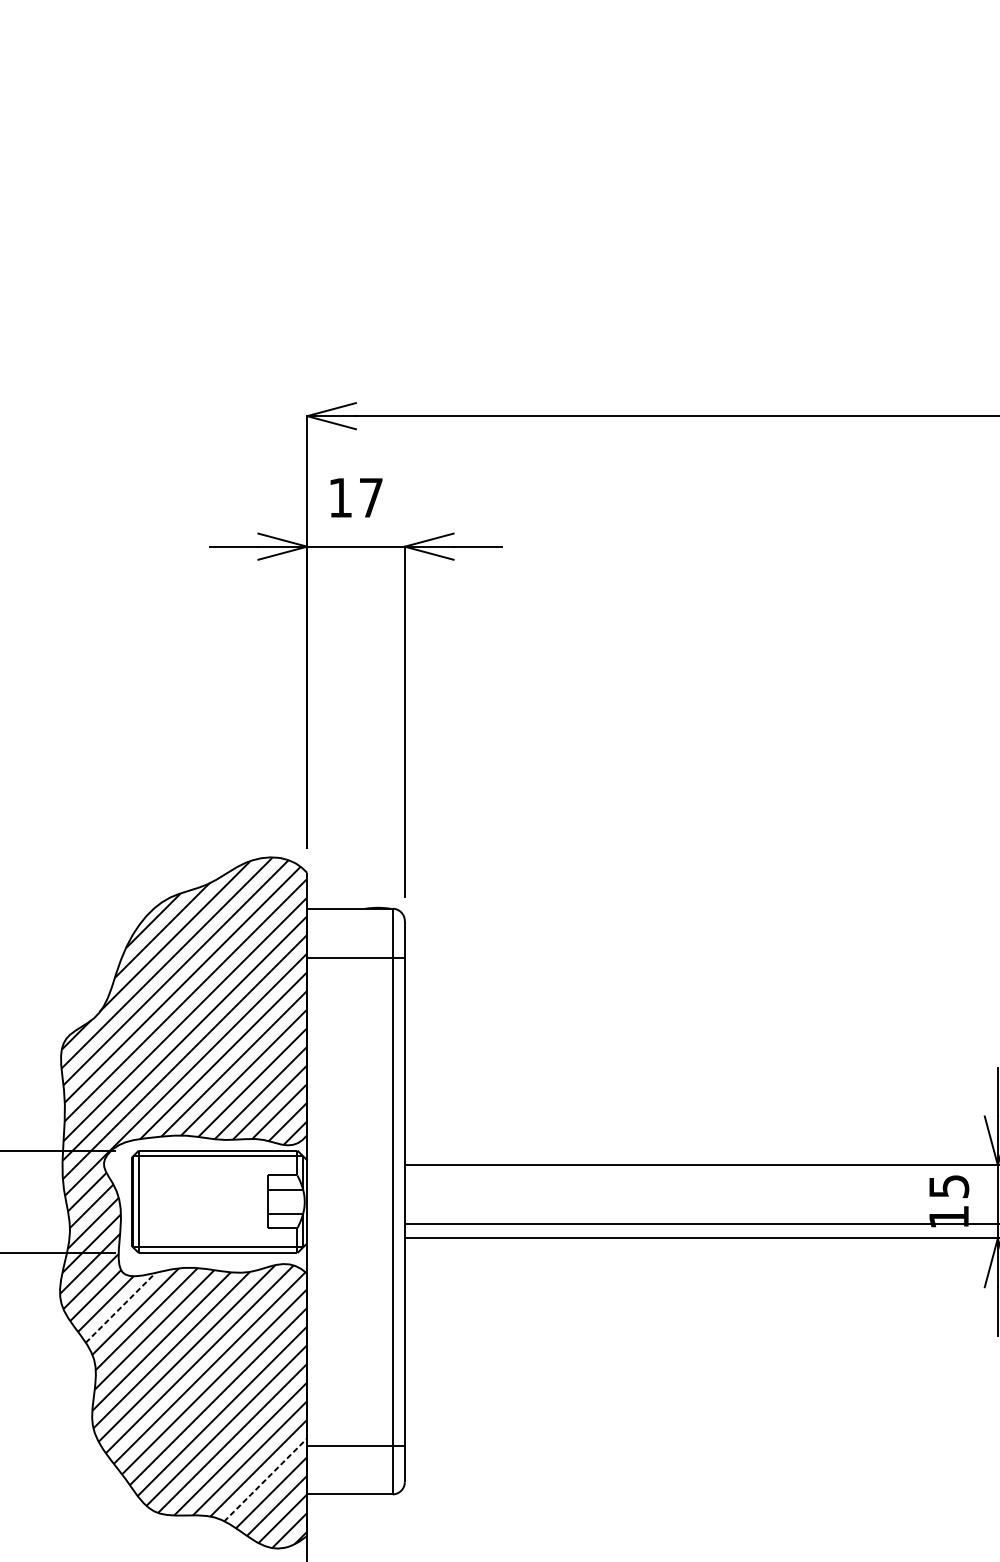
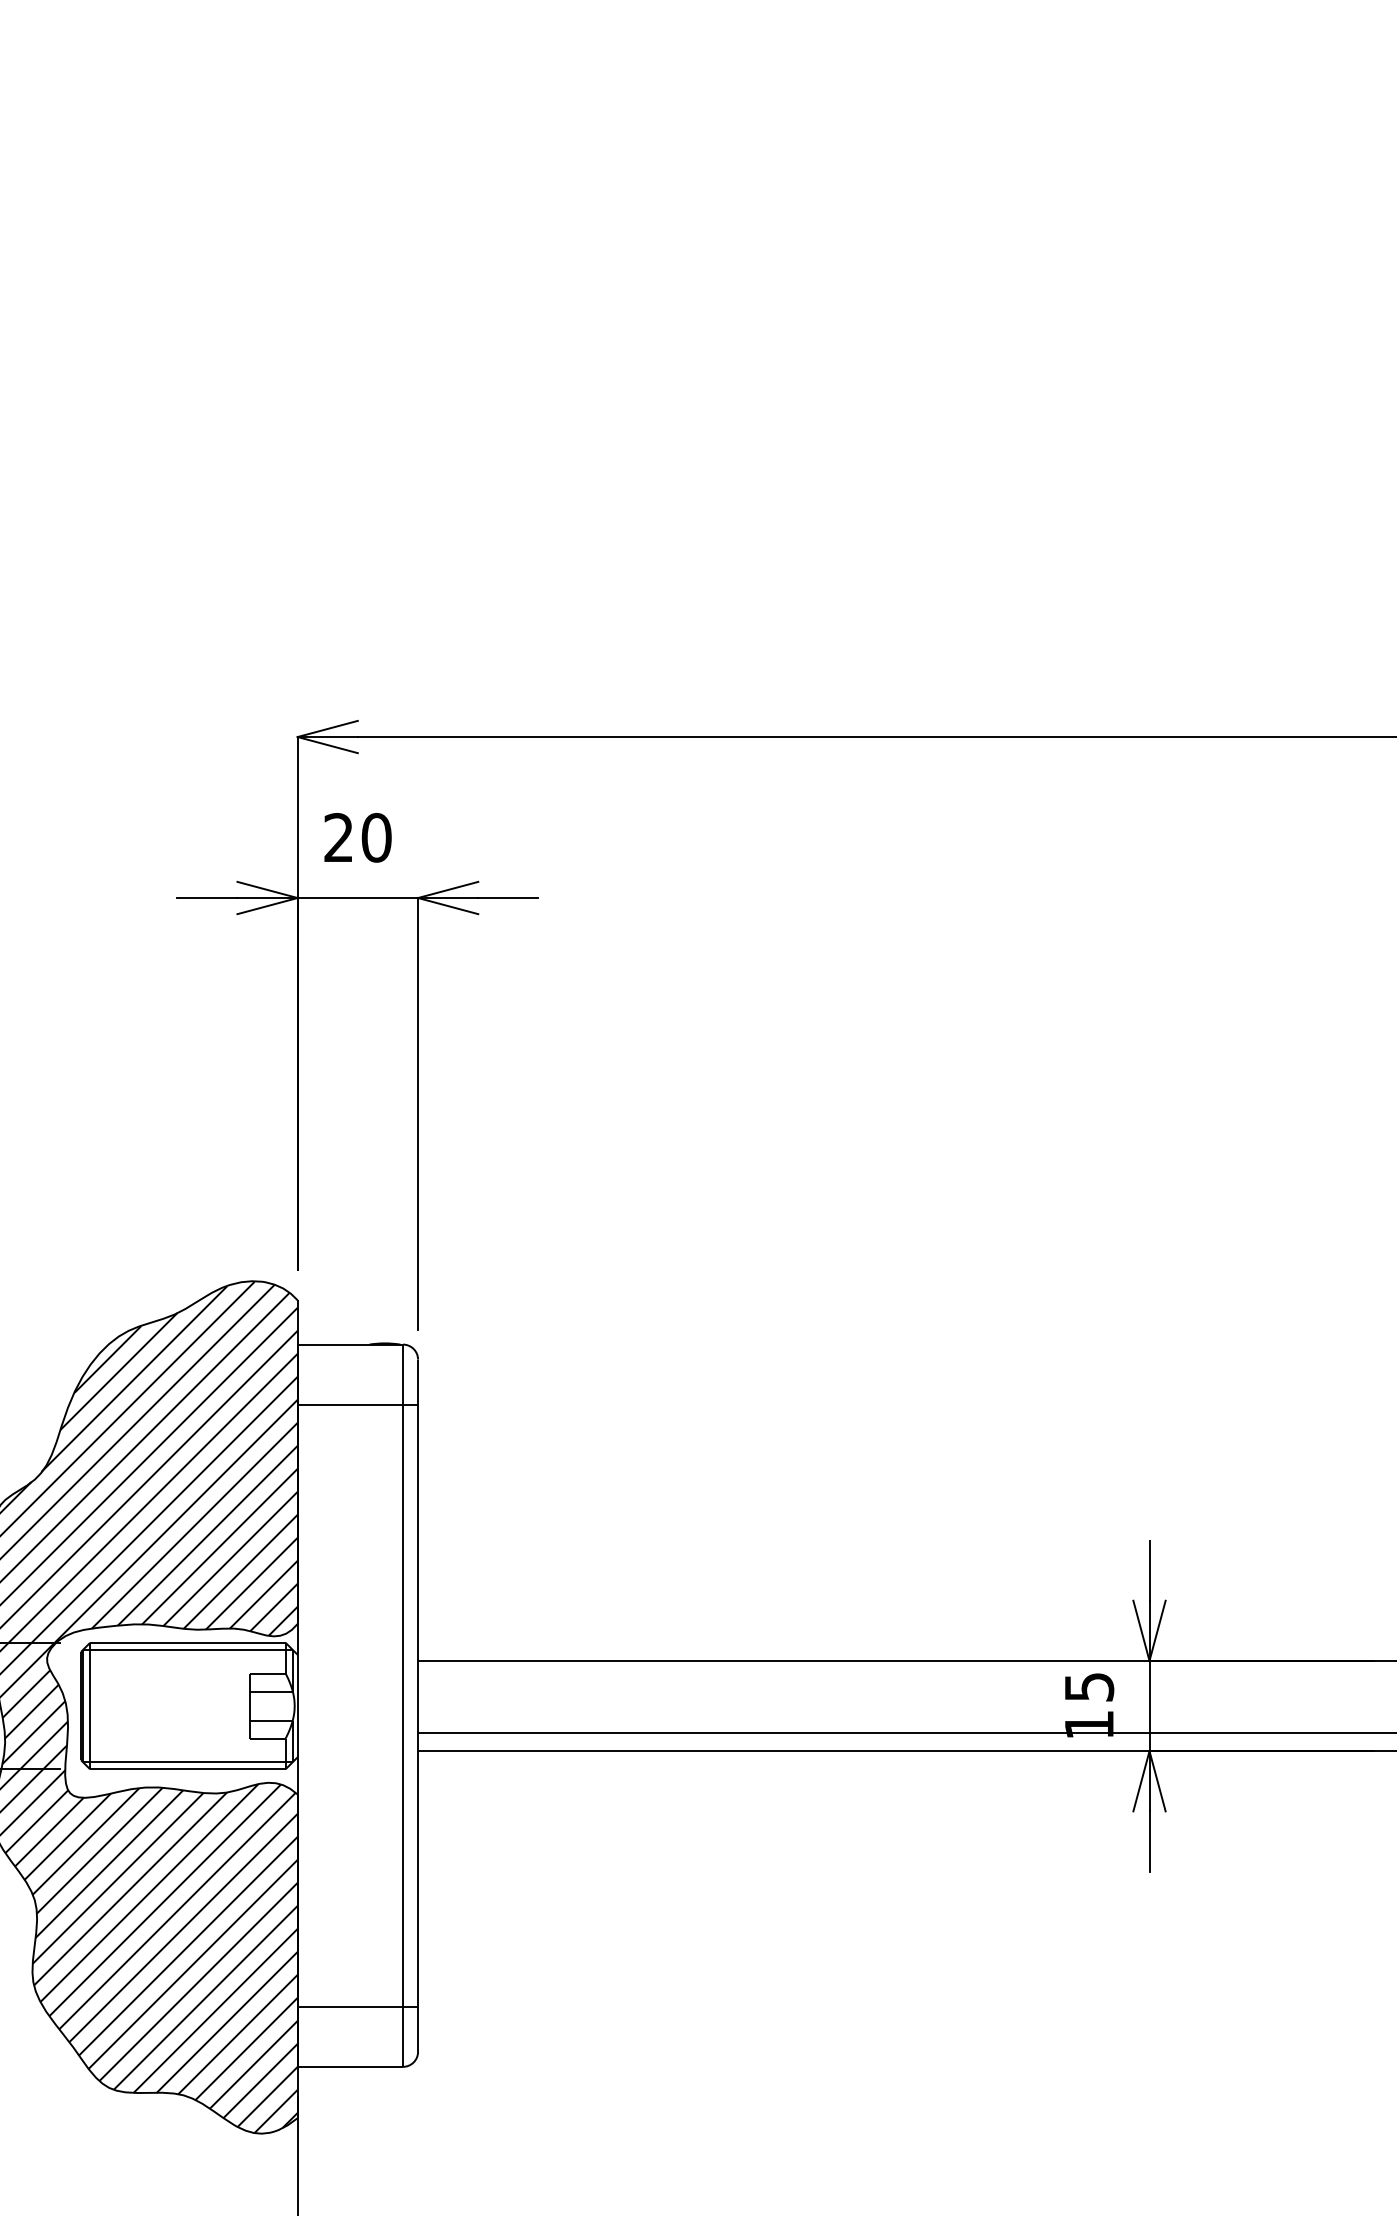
text: (355, 497) -> (357, 837), 17 -> 20
line: (121, 1307) -> (68, 1836), dashed -> solid
line: (265, 1479) -> (246, 2048), dashed -> solid

